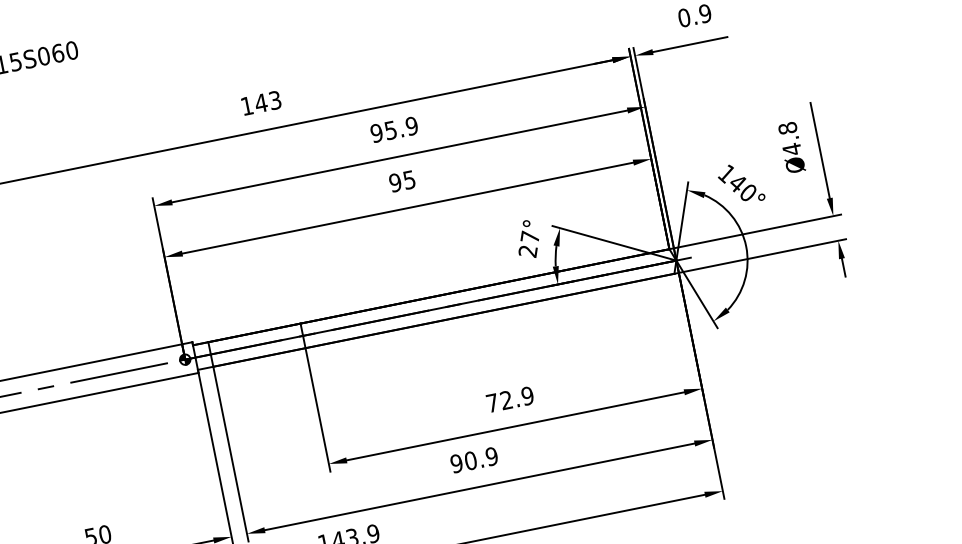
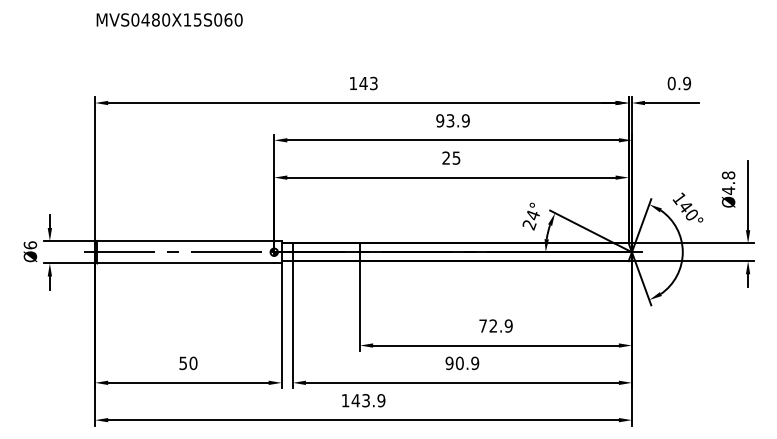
text: (390, 129) -> (450, 120), 95.9 -> 93.9
text: (395, 181) -> (446, 157), 95 -> 25
text: (529, 236) -> (532, 214), 27° -> 24°

